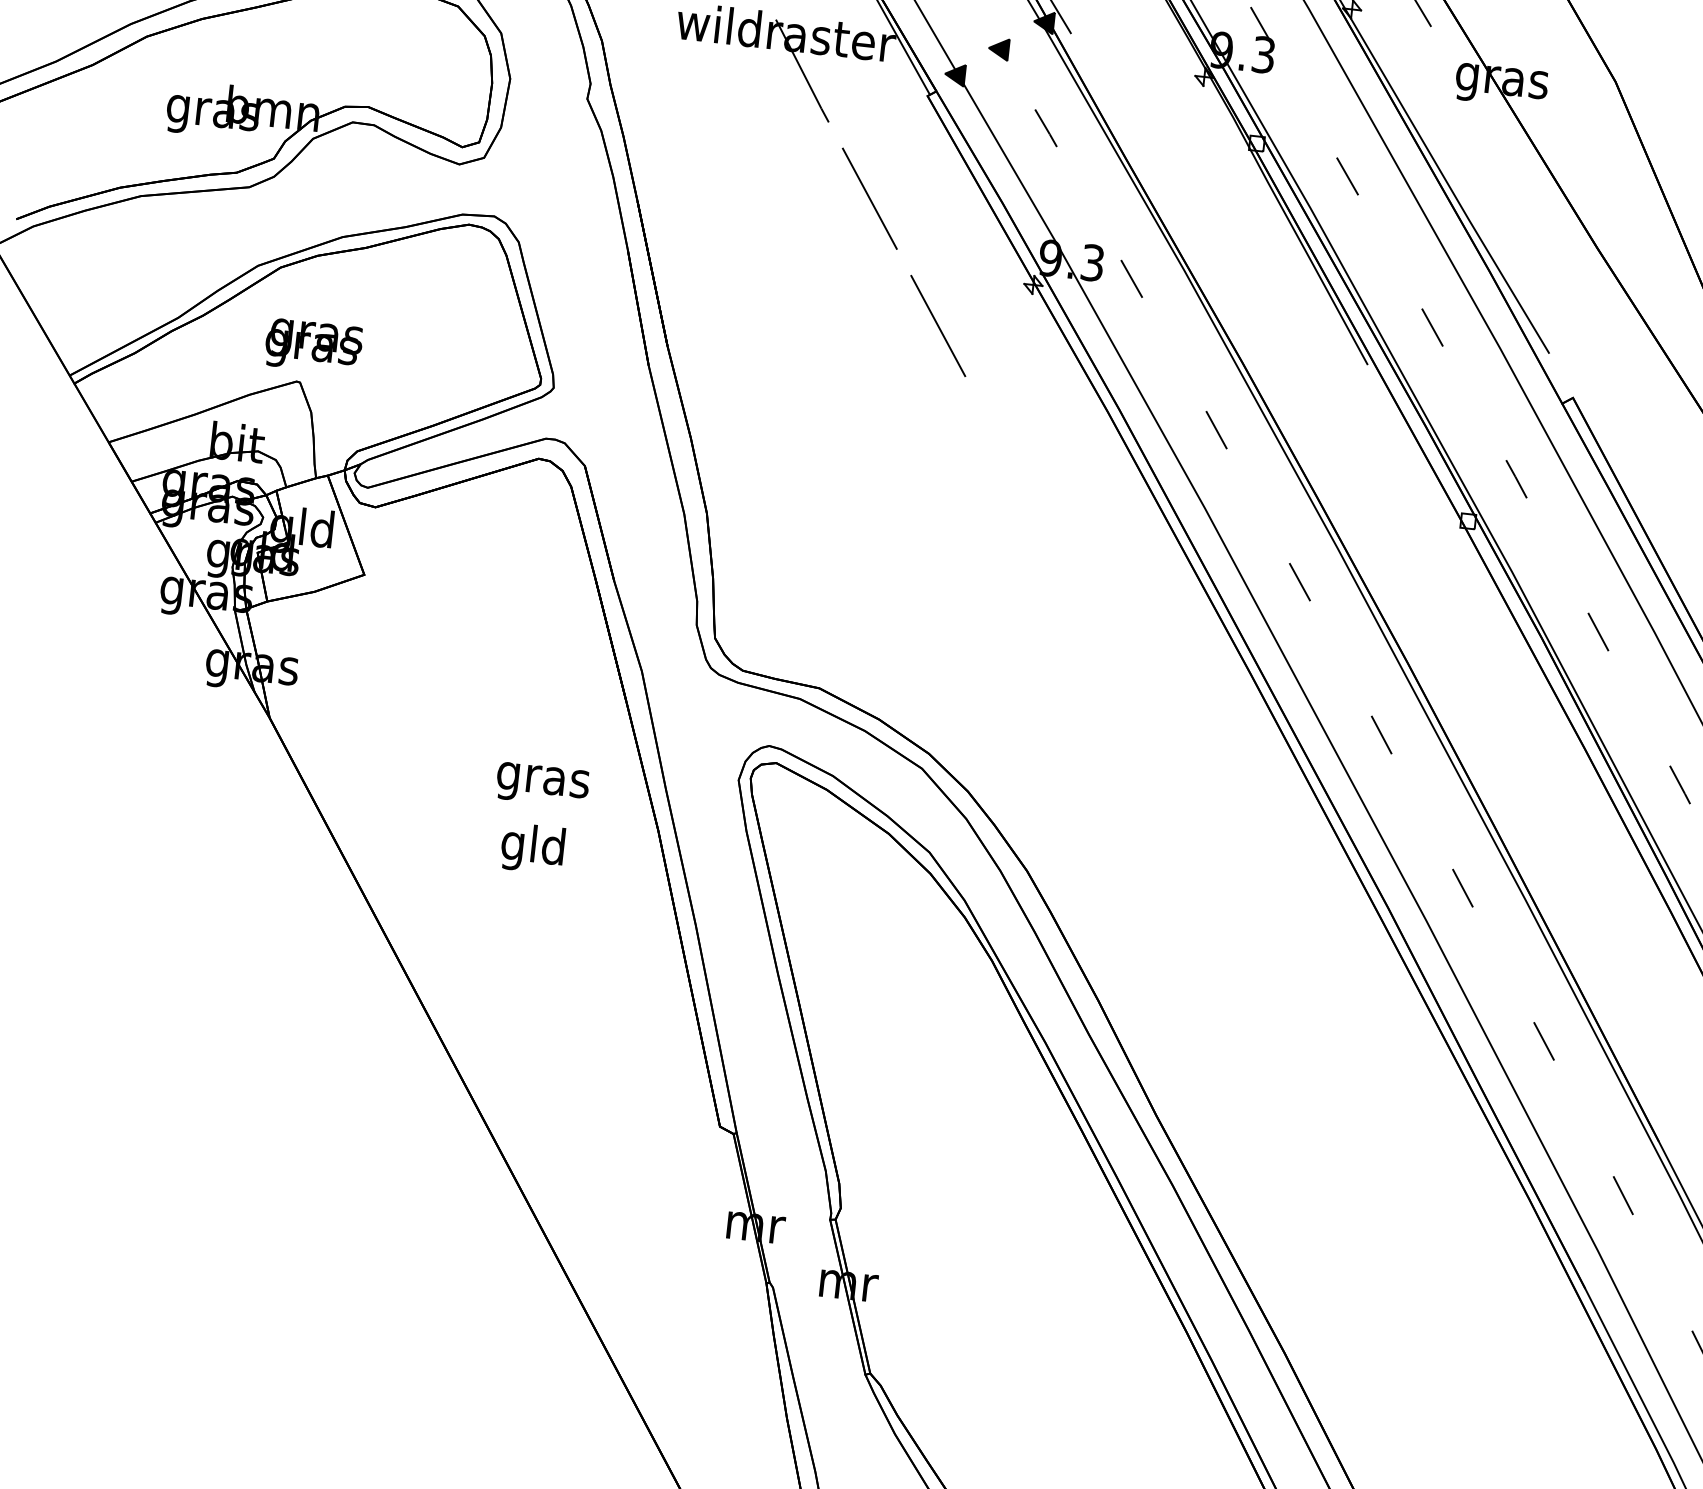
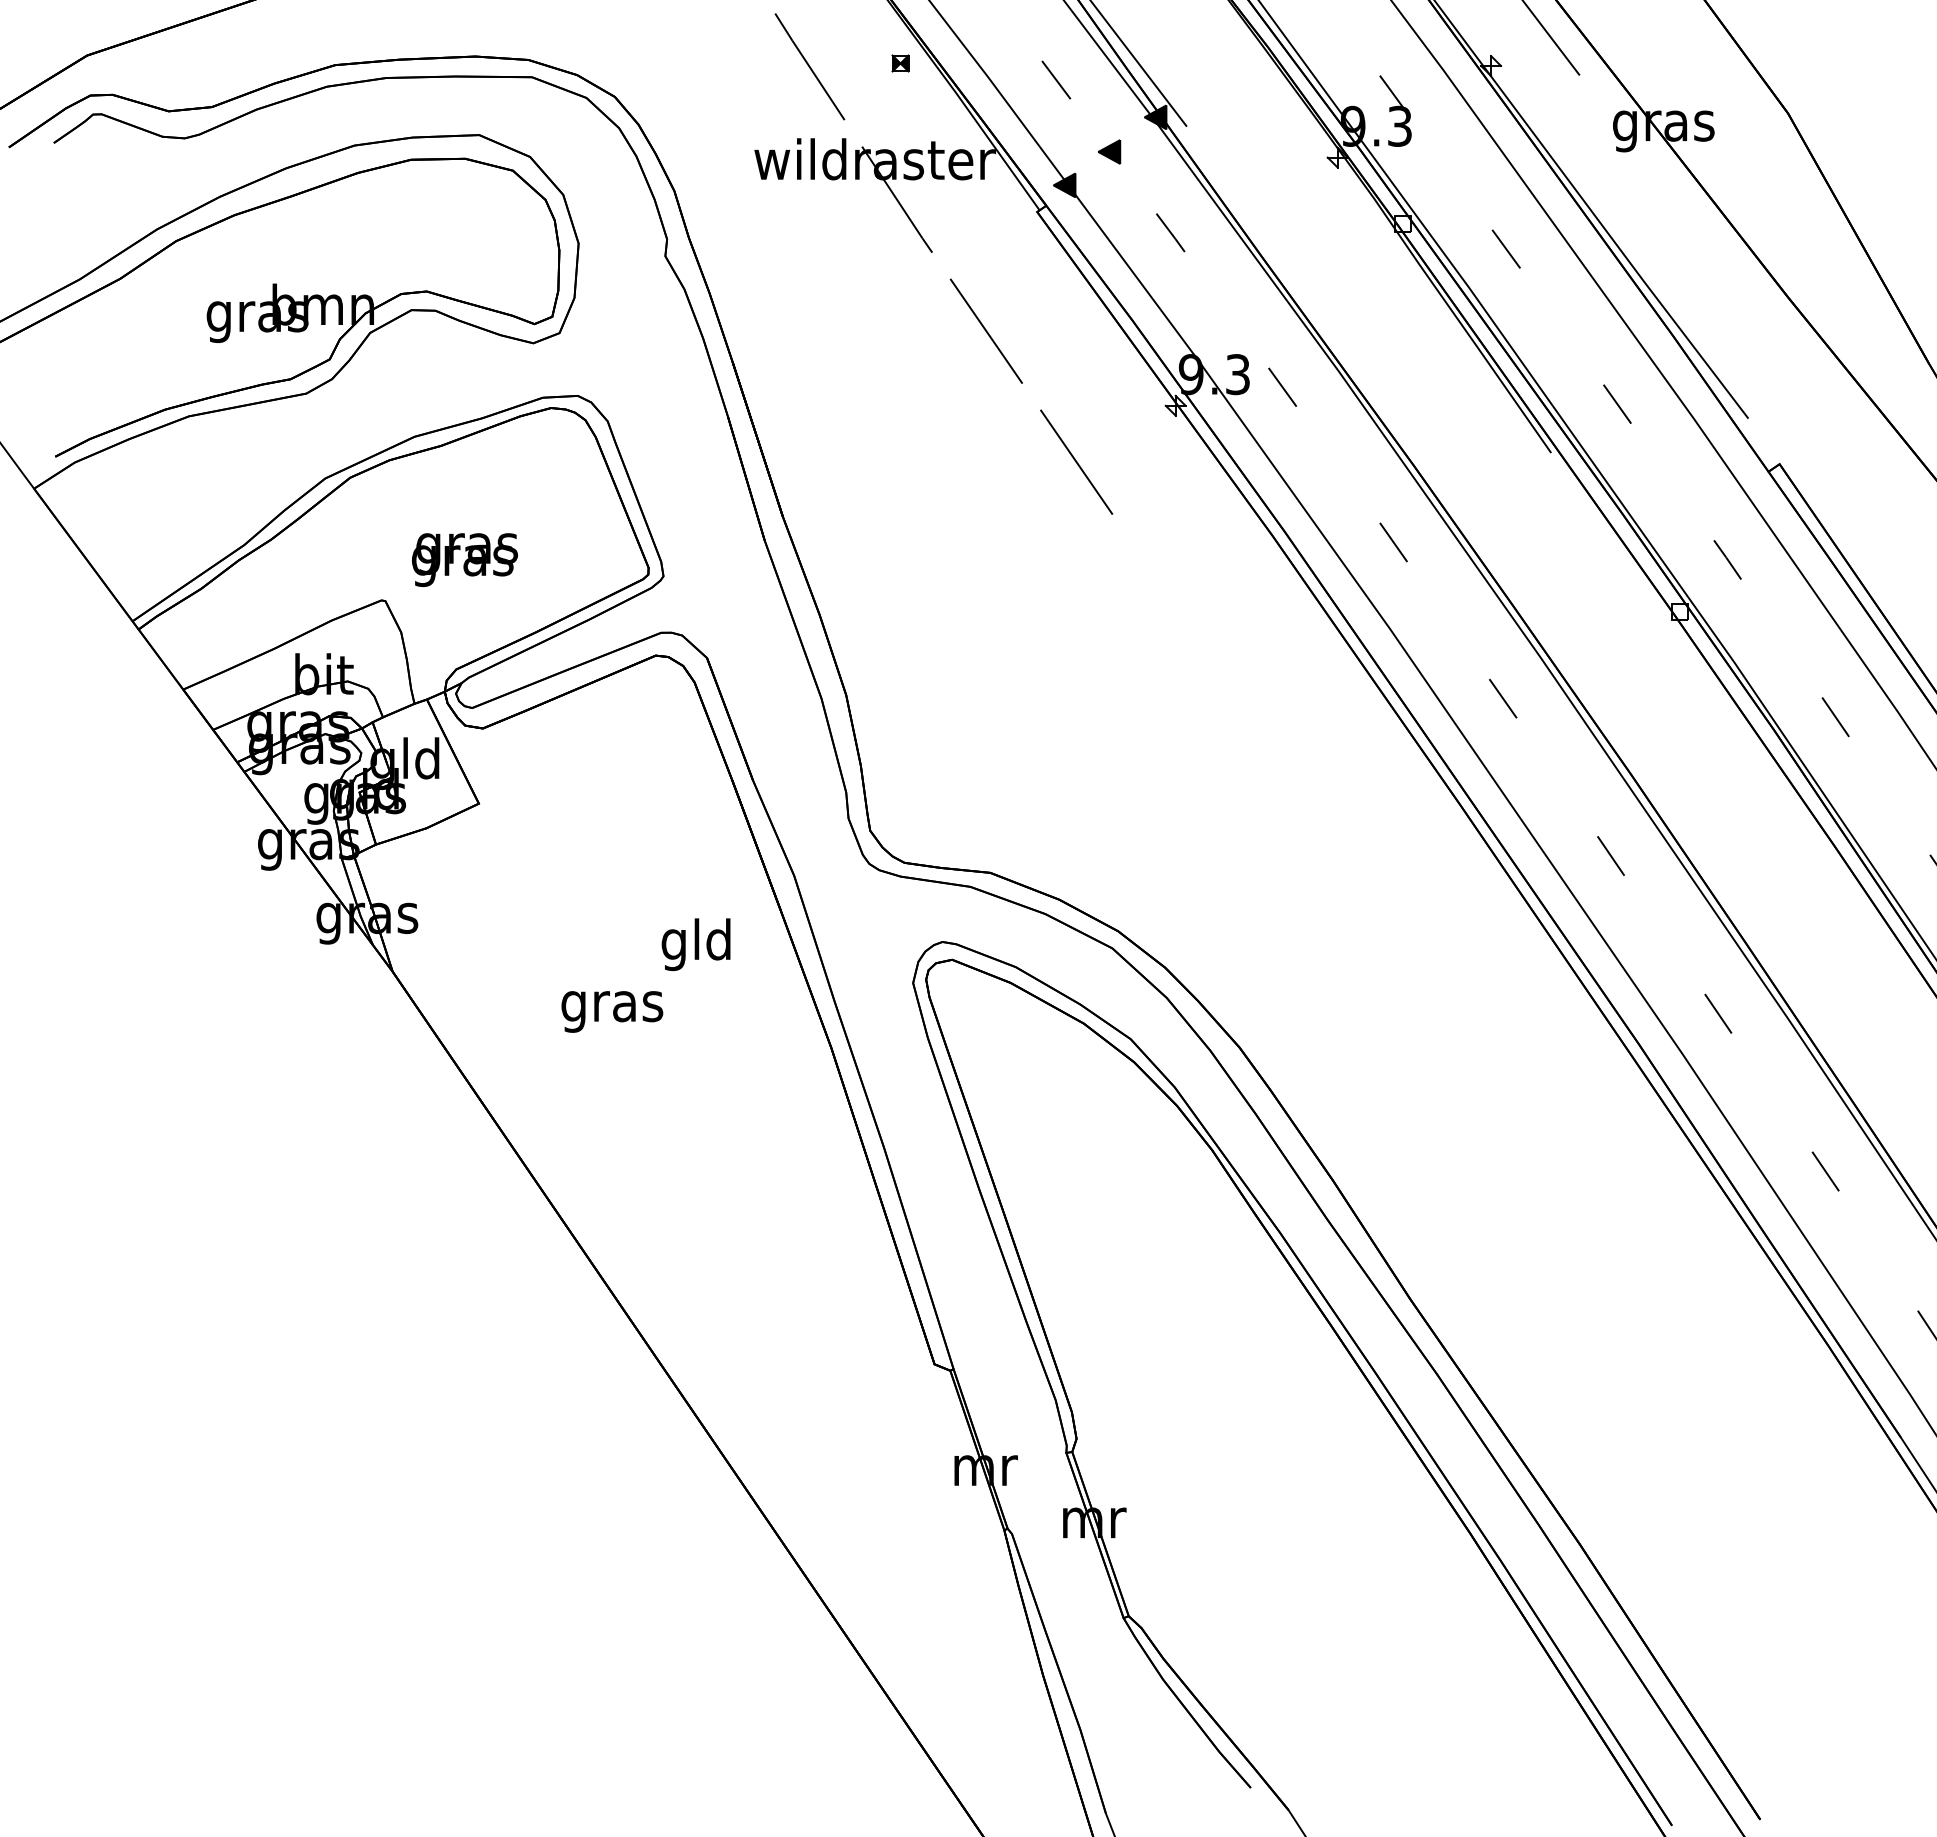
text: (313, 345) -> (464, 559), moved
text: (542, 784) -> (612, 1011), moved
text: (532, 848) -> (695, 944), moved

